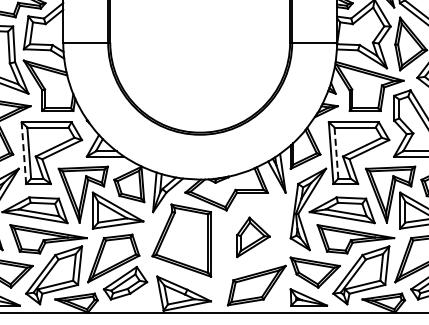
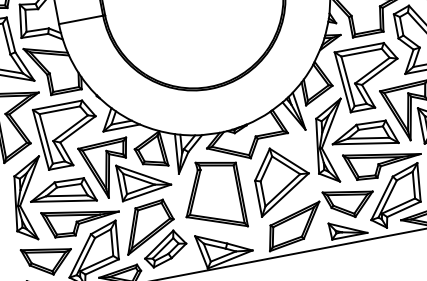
line: (23, 153) -> (40, 140), dashed -> solid
line: (336, 153) -> (348, 81), dashed -> solid
part: (253, 237) -> (282, 179), size x1.67

